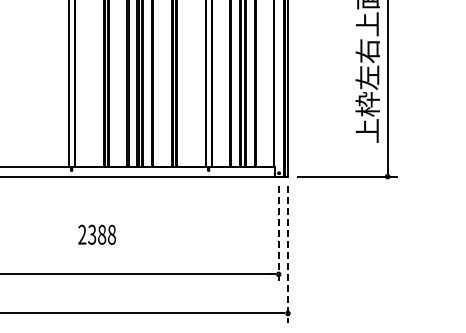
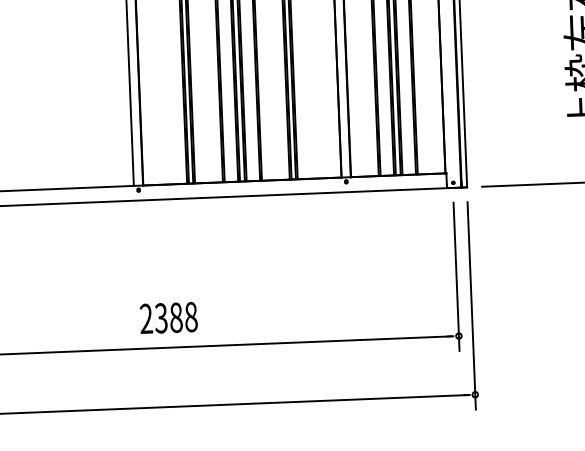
text: (96, 234) -> (167, 317), moved
line: (278, 235) -> (456, 277), dashed -> solid
line: (287, 255) -> (471, 306), dashed -> solid

